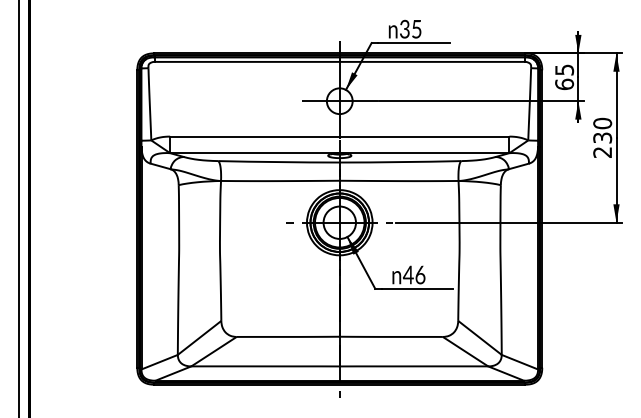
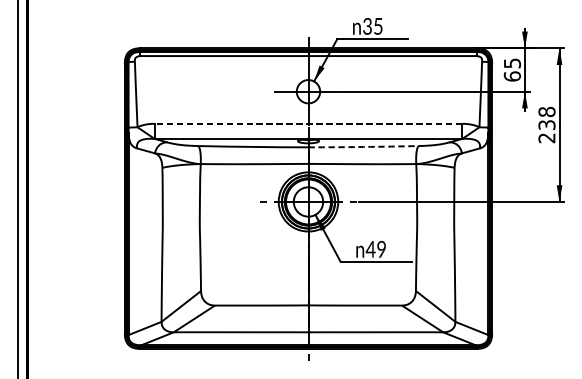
text: (602, 123) -> (546, 111), 230 -> 238
line: (339, 136) -> (308, 123), solid -> dashed
arc: (400, 162) -> (363, 147), solid -> dashed
text: (420, 274) -> (381, 248), 46 -> 49

